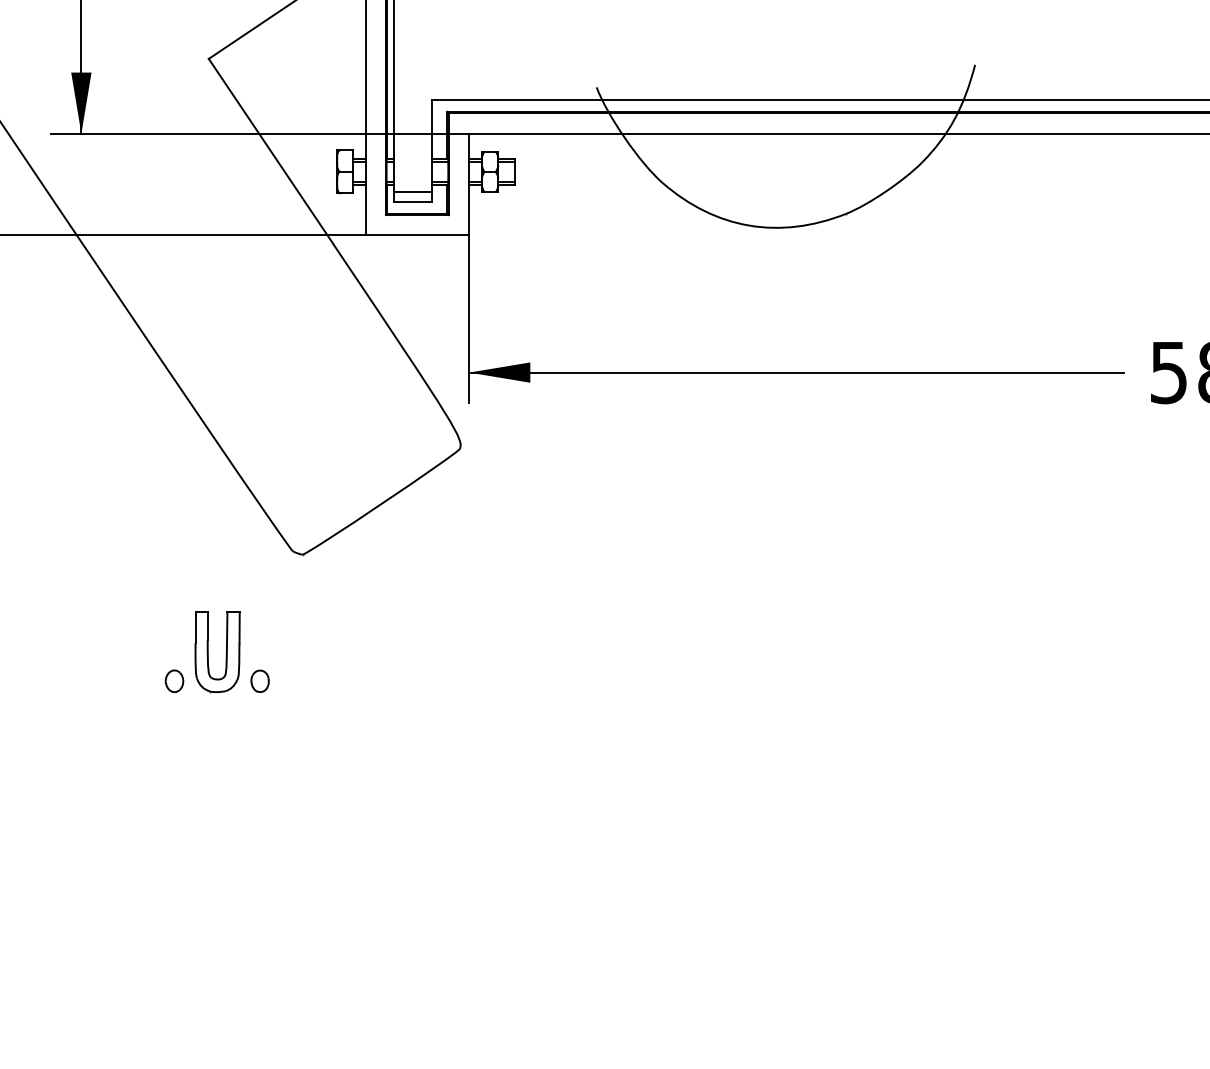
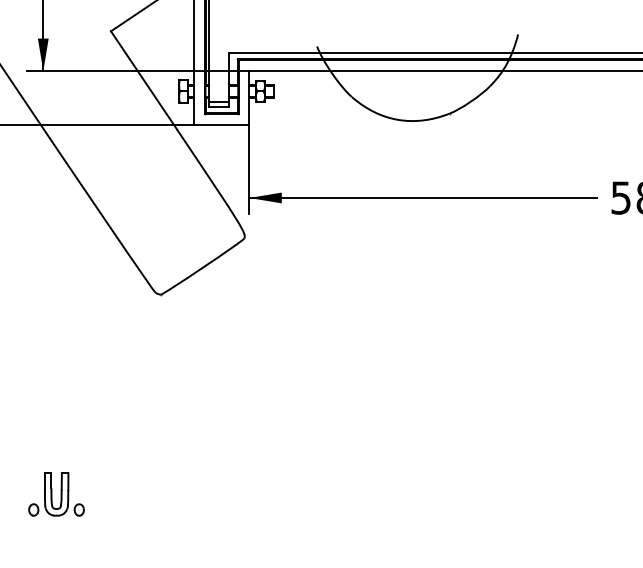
part: (217, 652) -> (56, 494), moved

